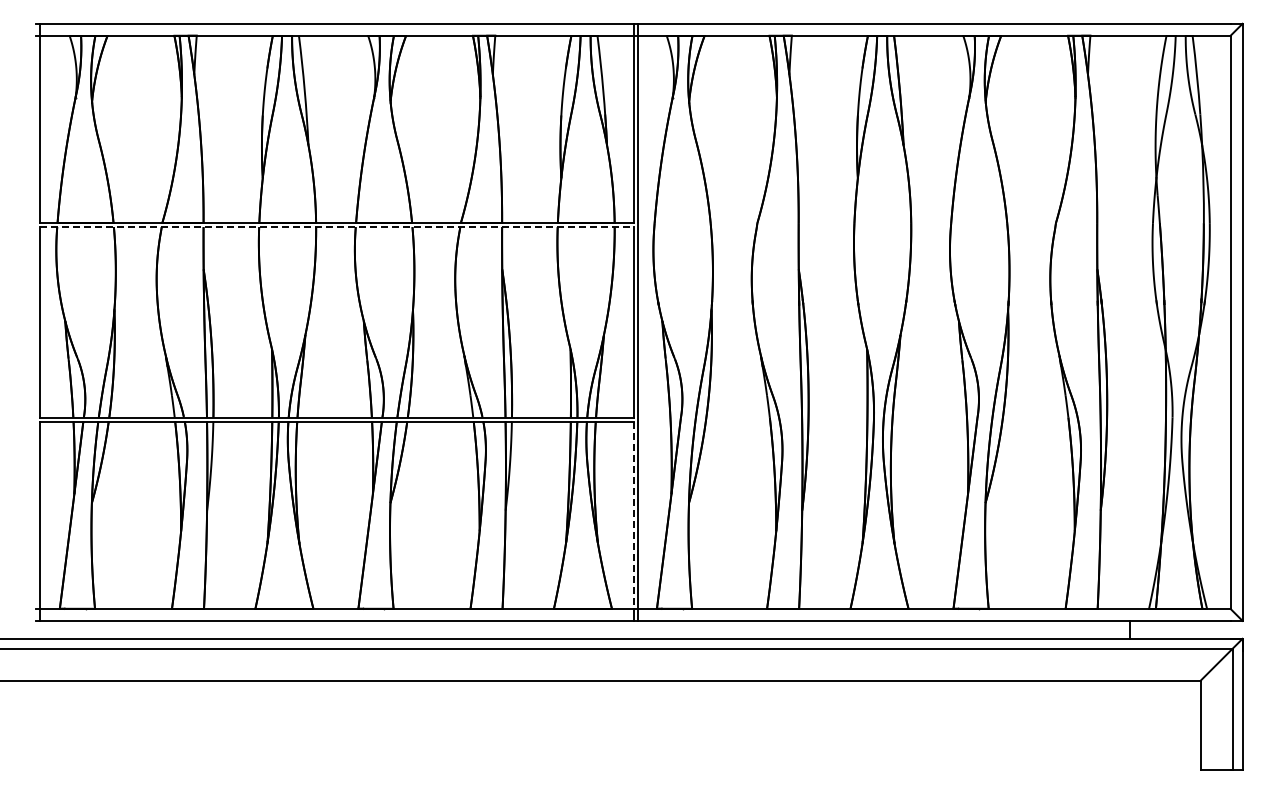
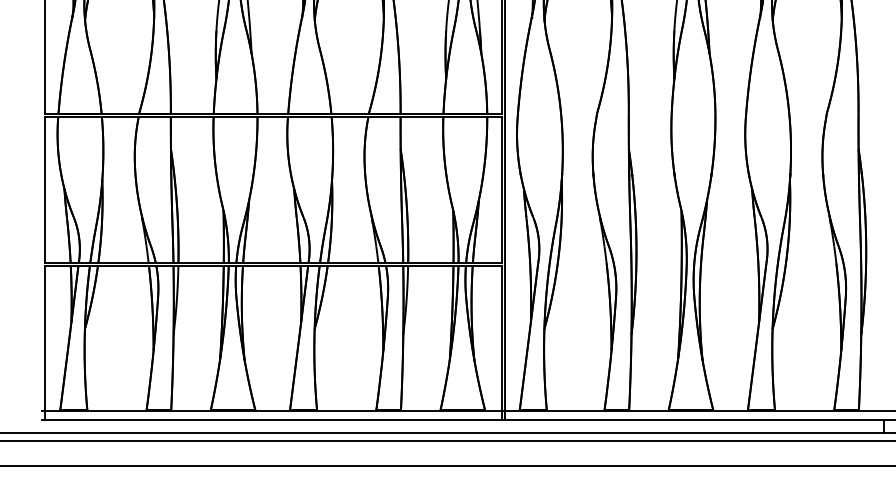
line: (336, 227) -> (273, 116), dashed -> solid
line: (633, 515) -> (501, 338), dashed -> solid

